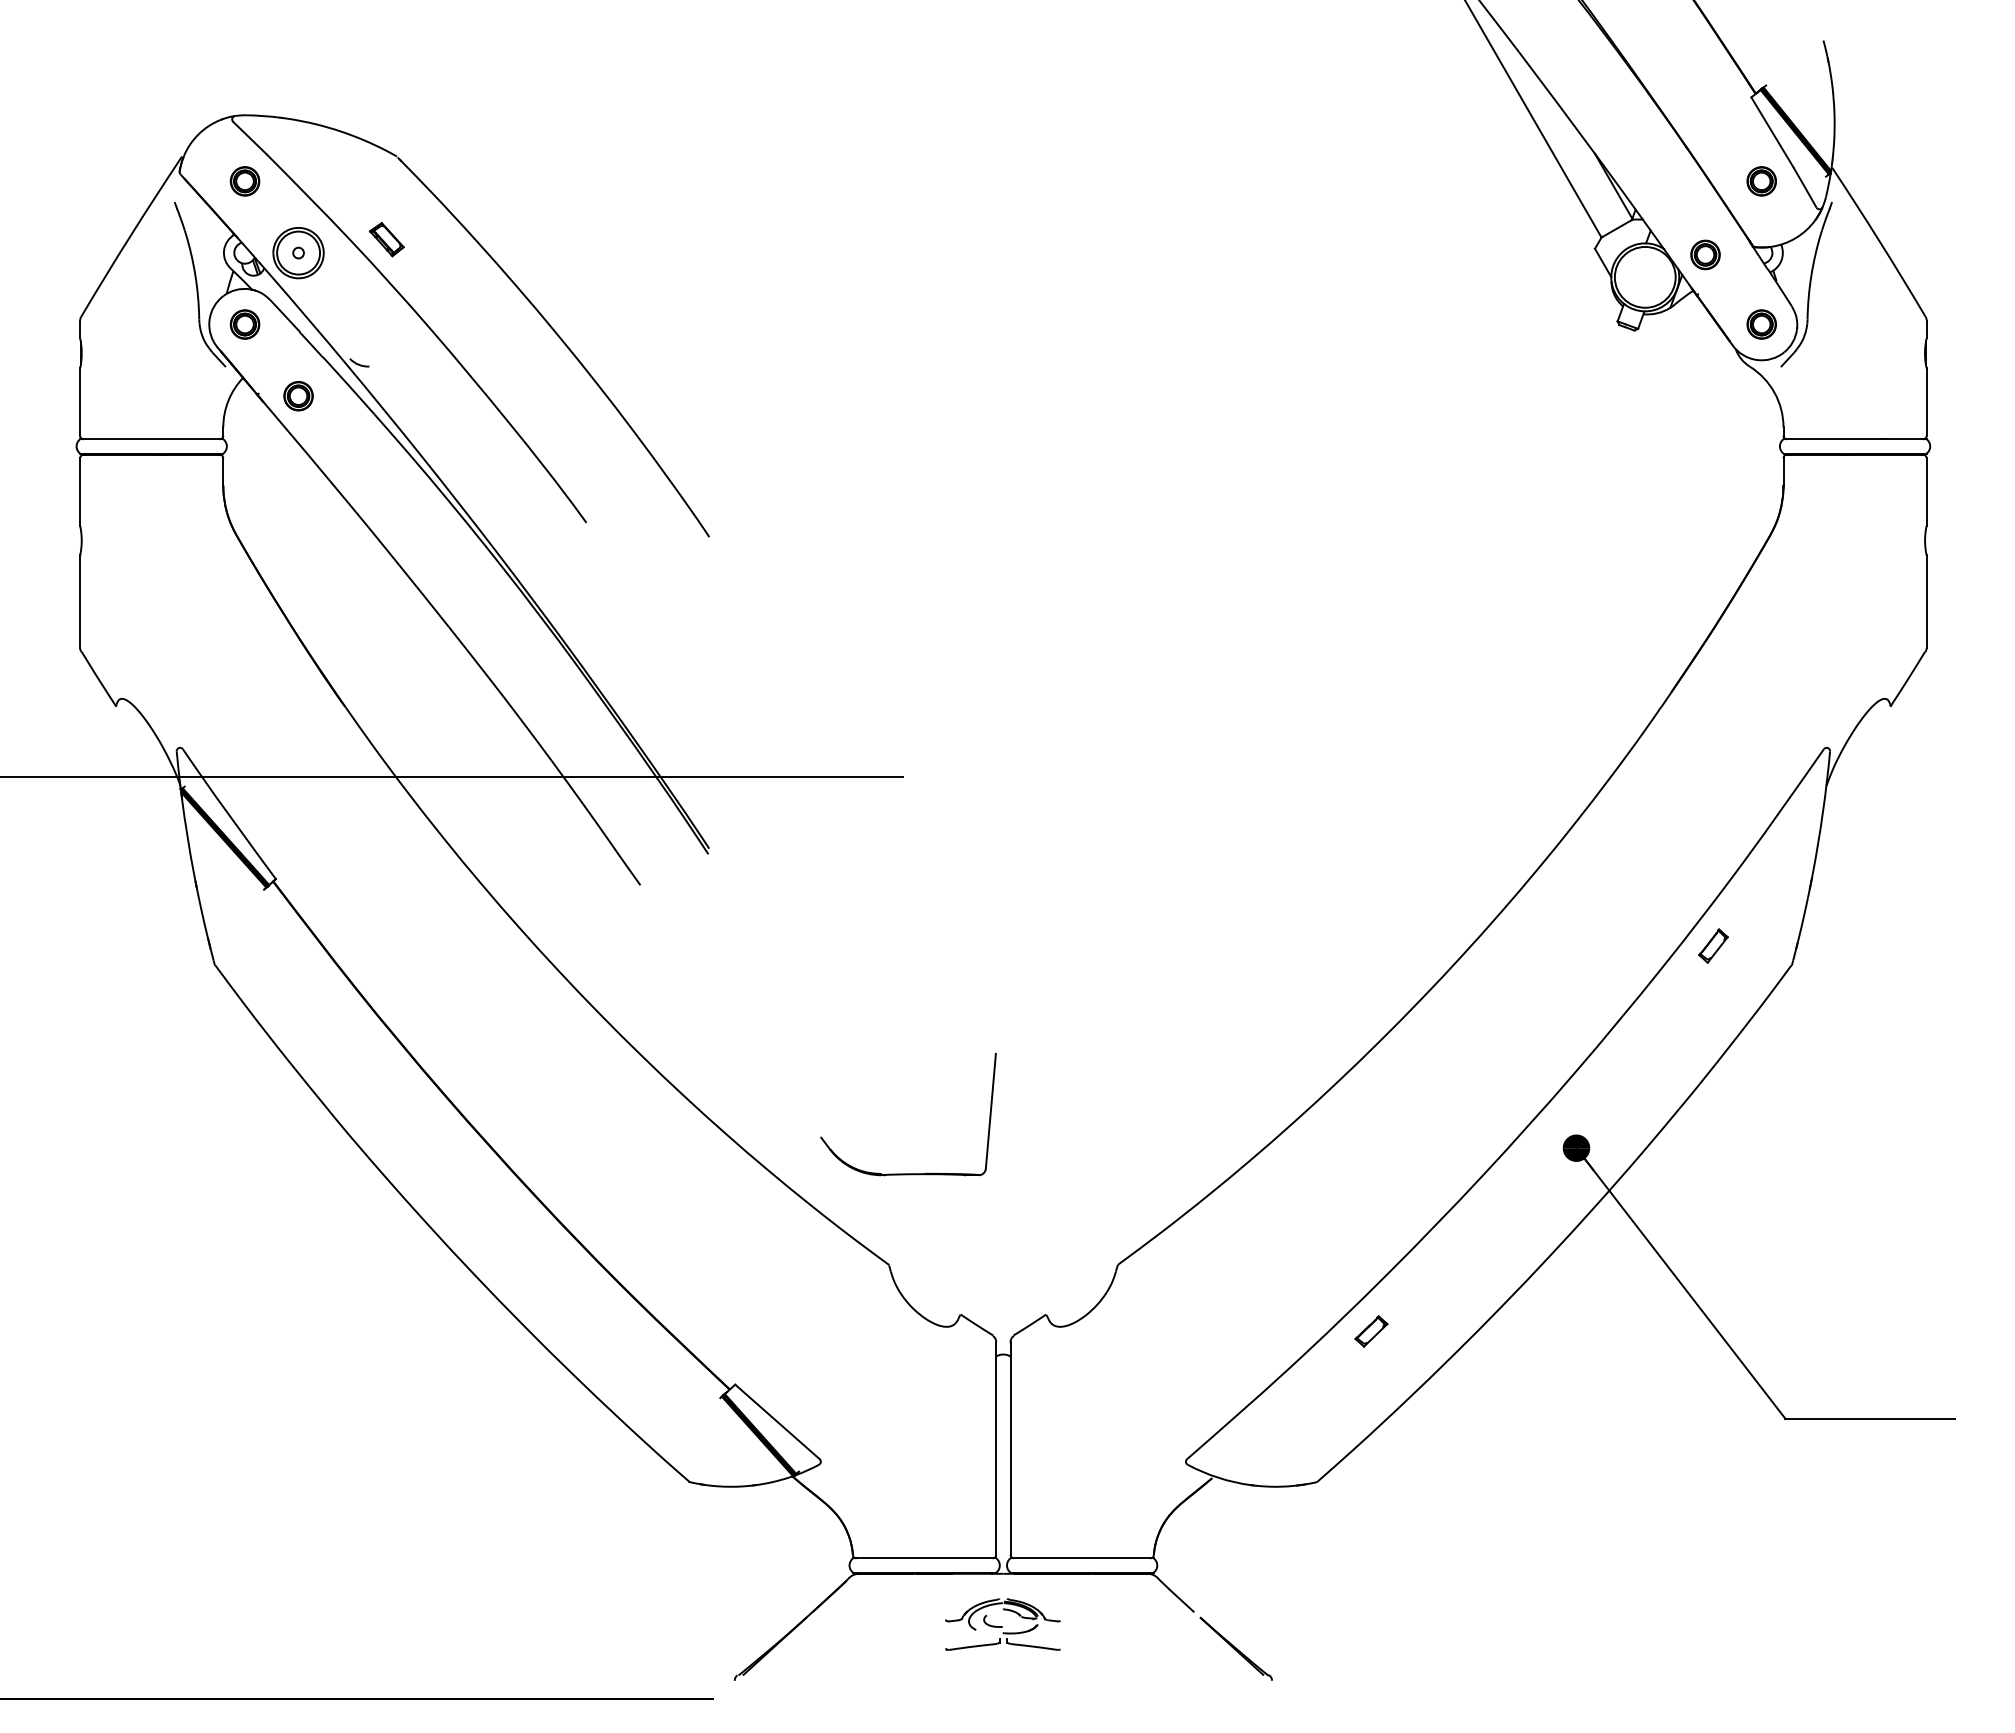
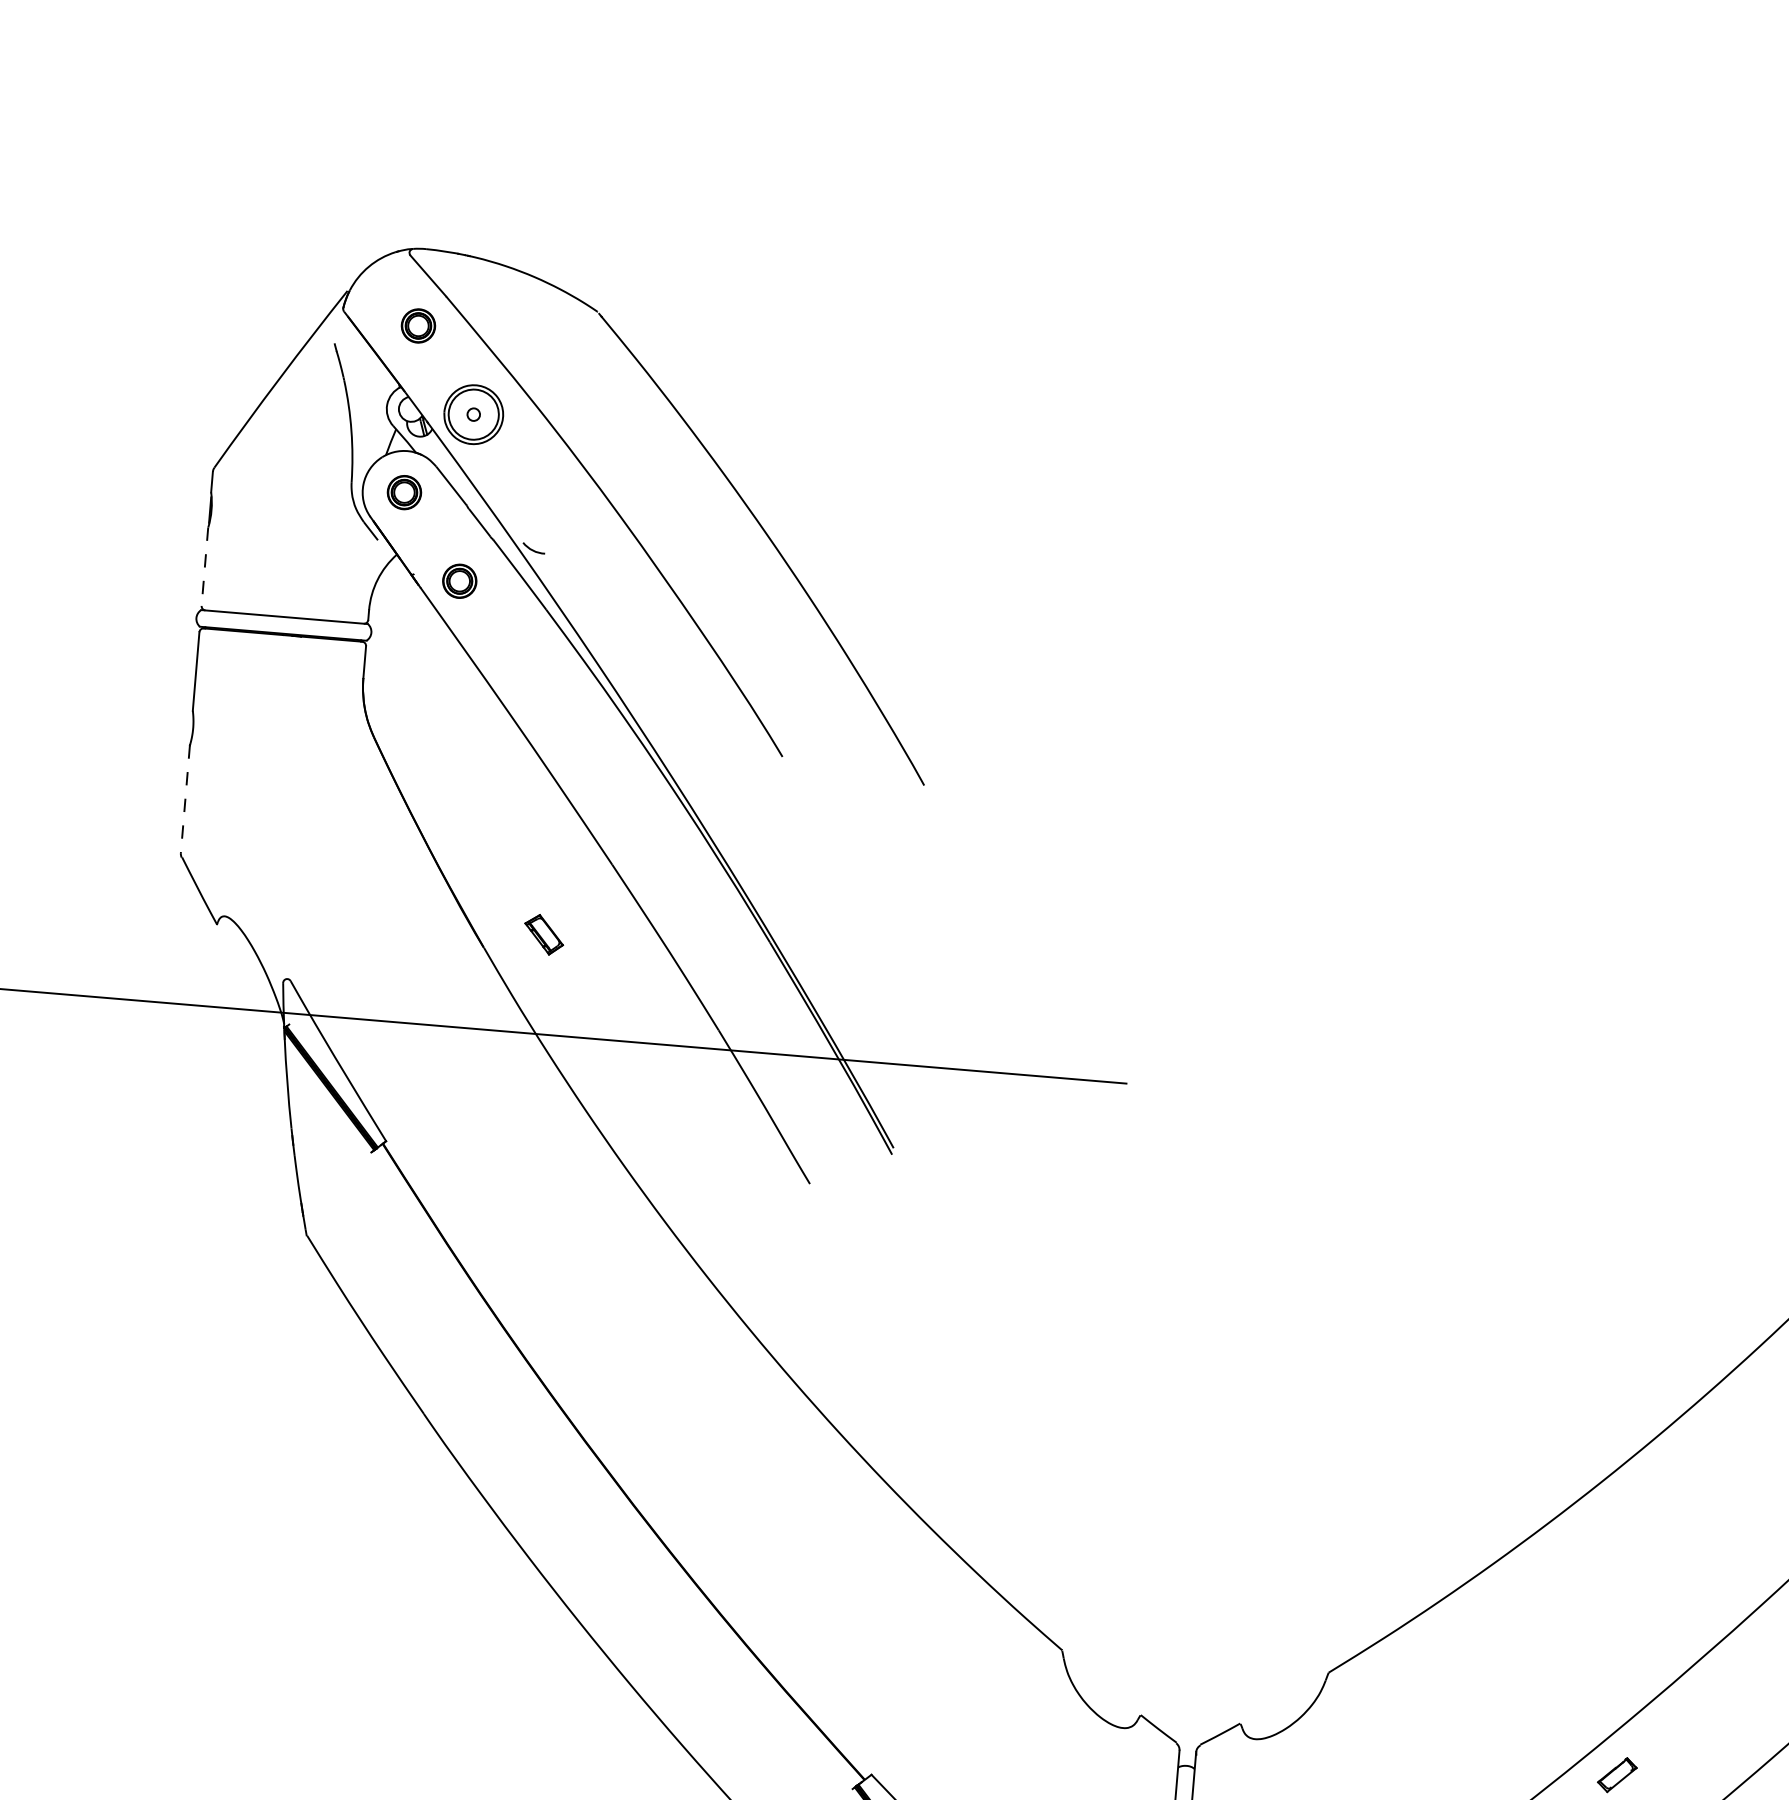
part: (386, 239) -> (543, 934), moved
line: (80, 402) -> (205, 567), solid -> dashed
line: (80, 602) -> (185, 800), solid -> dashed
part: (908, 1173) -> (1093, 1545), removed

